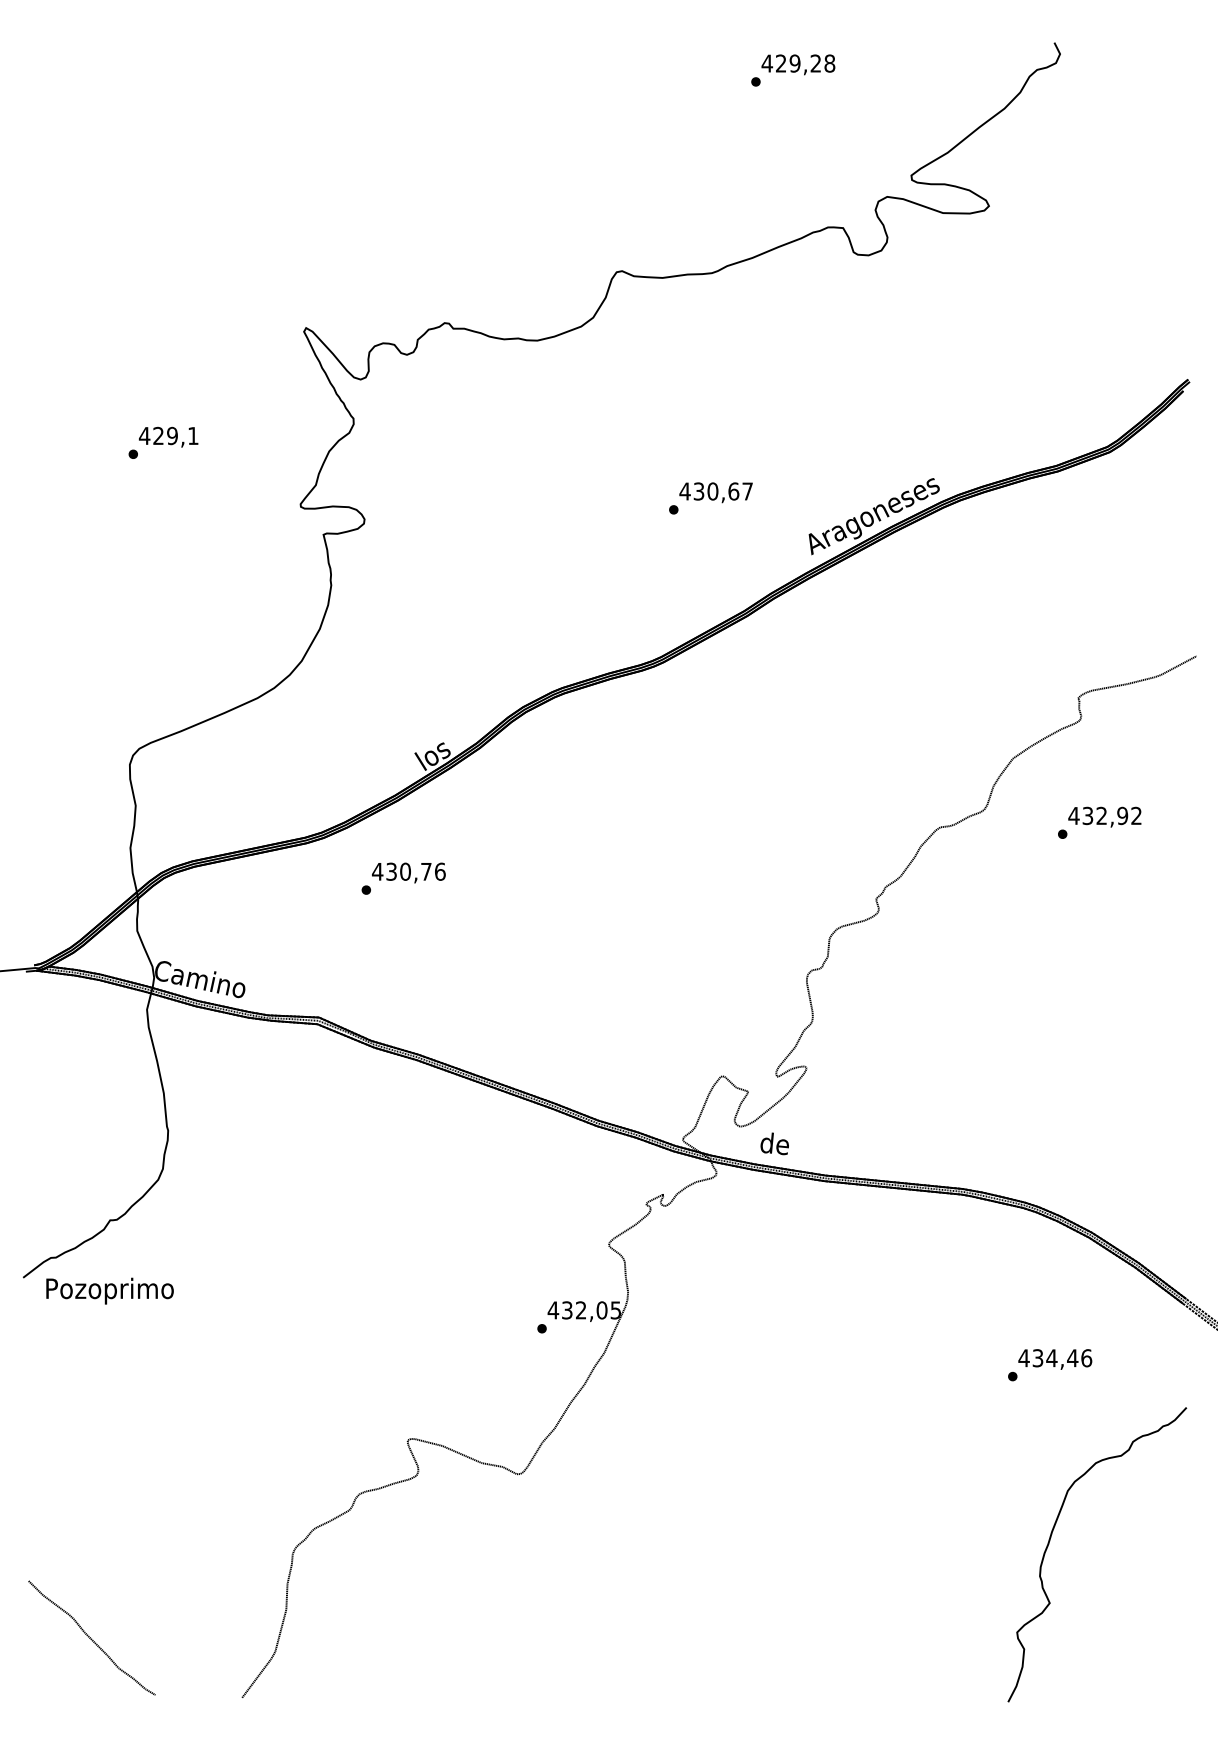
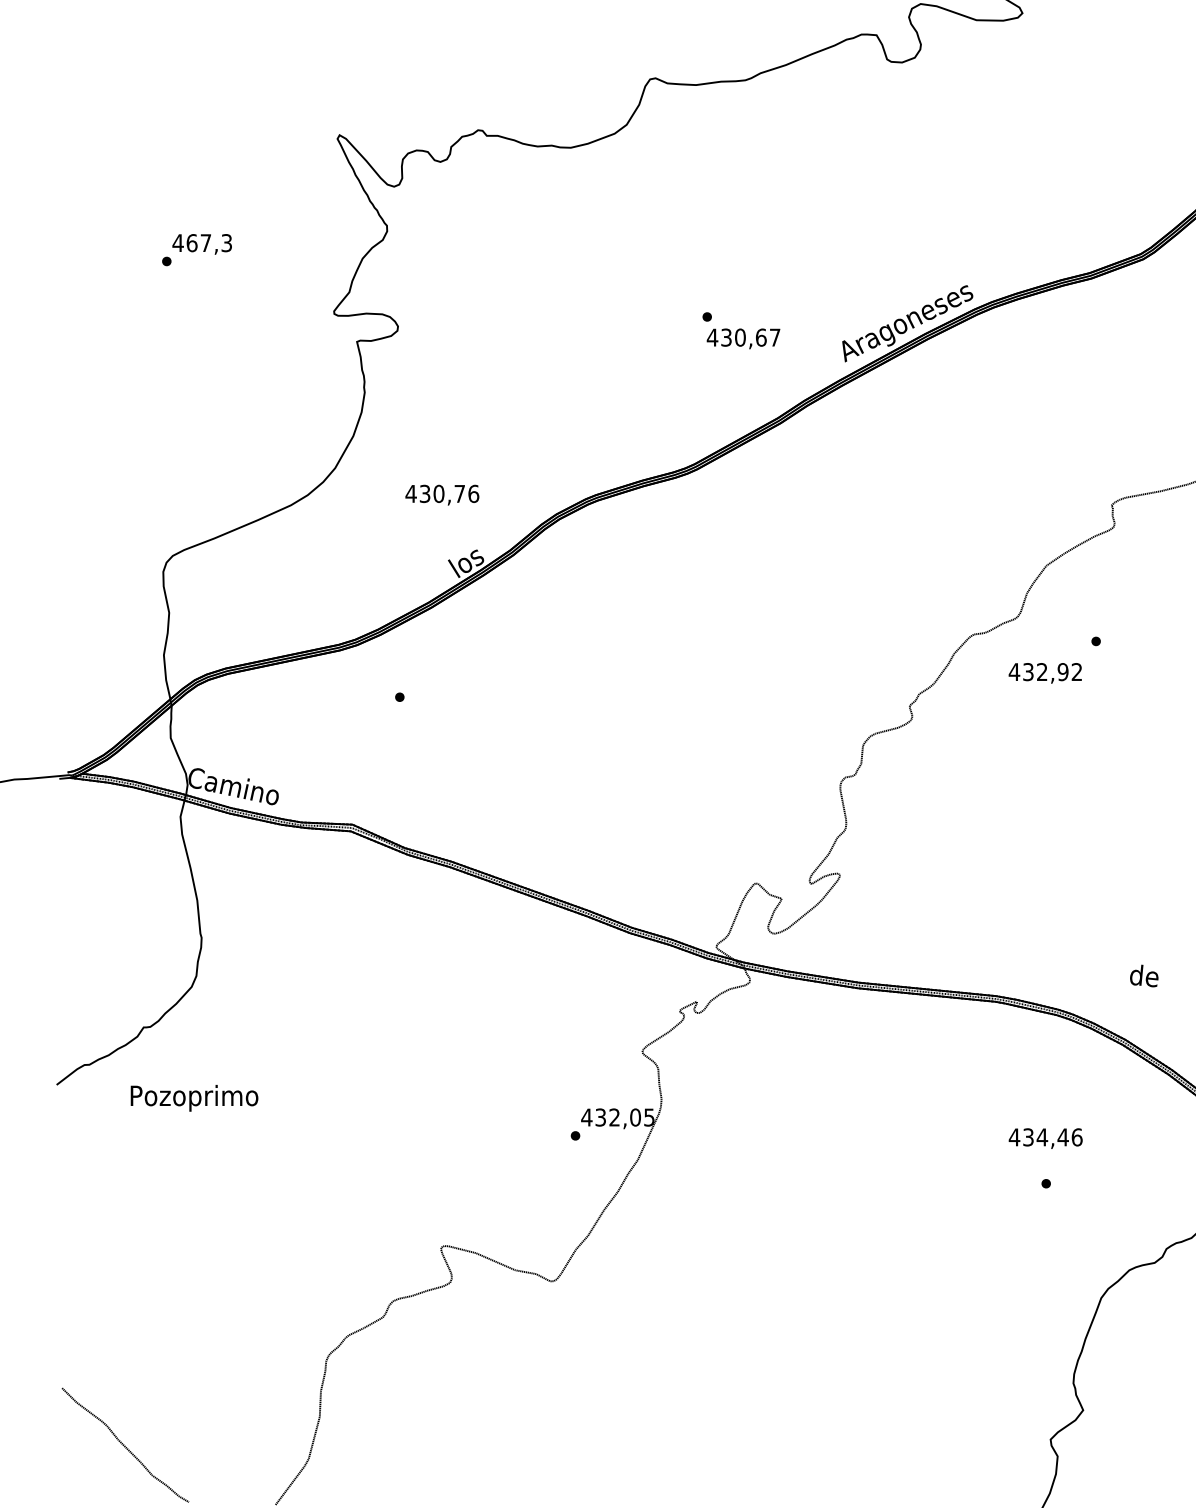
text: (175, 435) -> (208, 242), 429,1 -> 467,3
text: (715, 492) -> (742, 338), moved
text: (1104, 816) -> (1044, 672), moved
text: (408, 872) -> (441, 494), moved
text: (774, 1143) -> (1143, 975), moved
text: (109, 1290) -> (193, 1097), moved
text: (1055, 1359) -> (1045, 1138), moved

